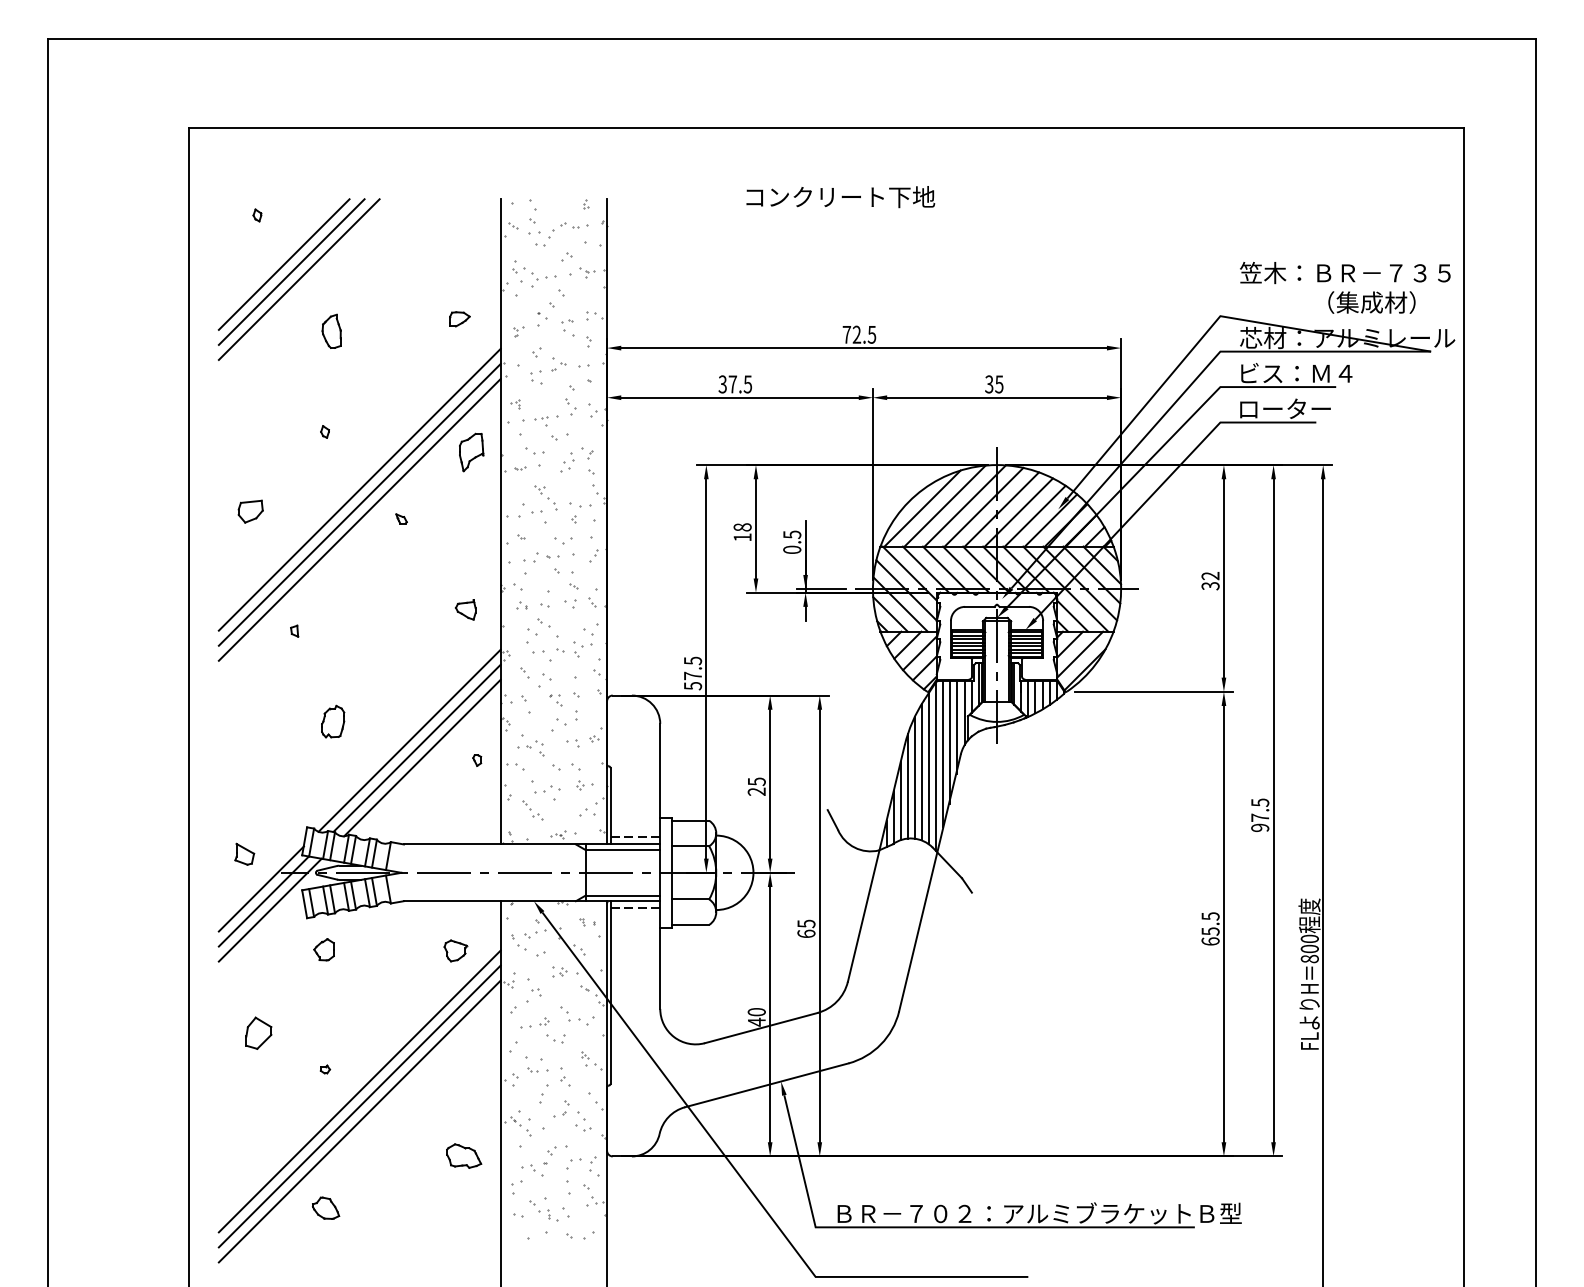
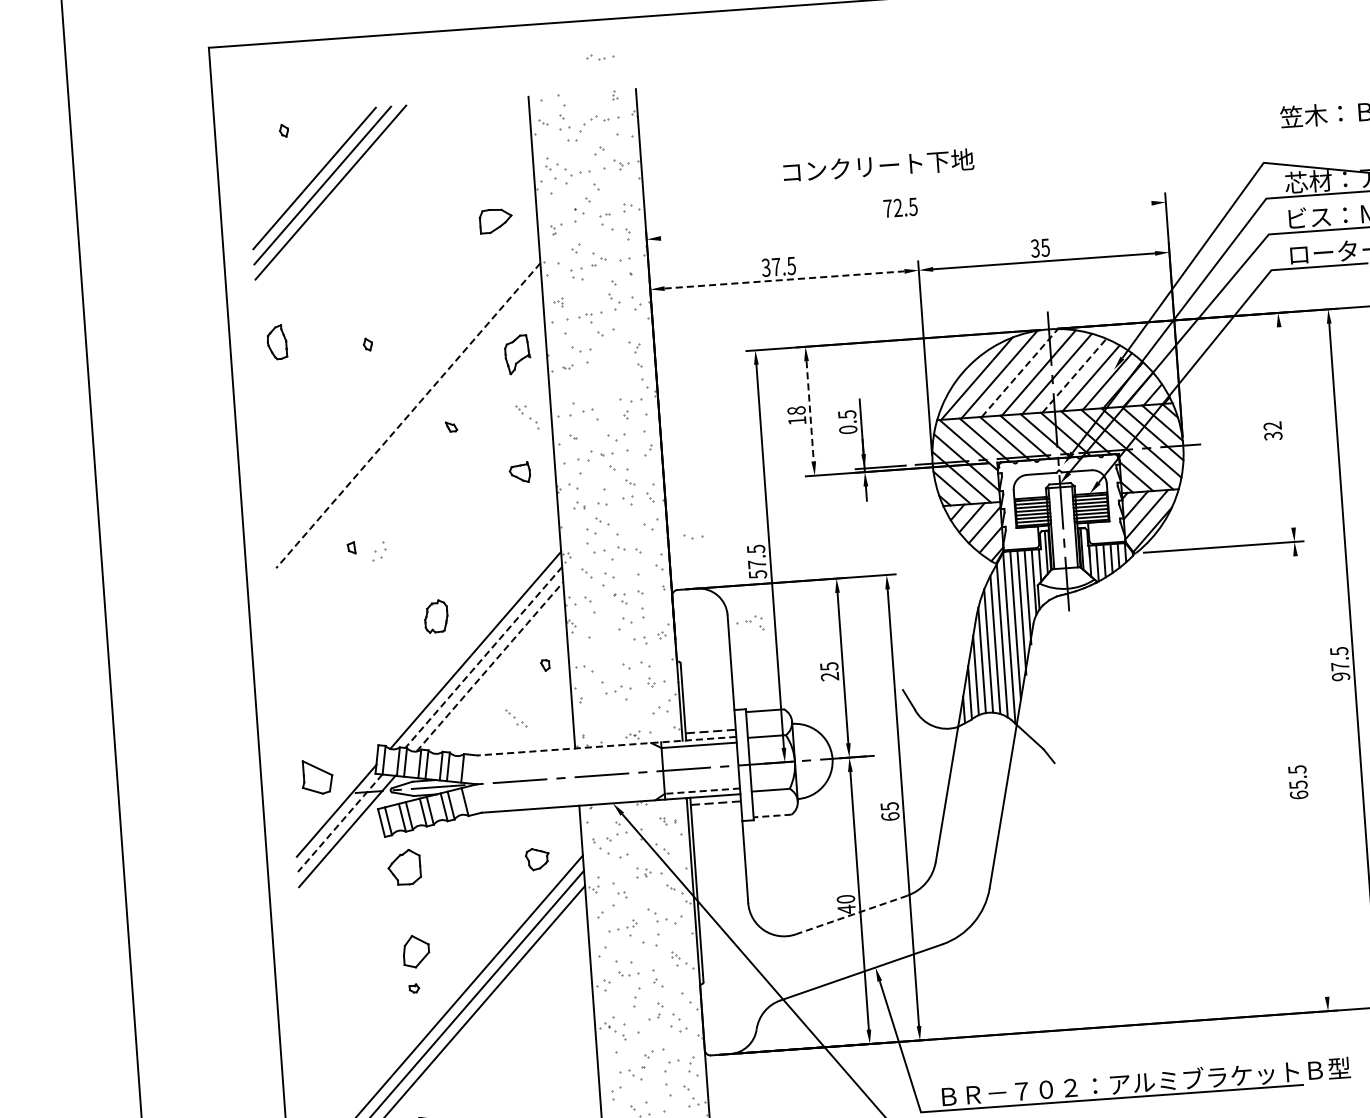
part: (574, 165) -> (600, 57), added
text: (840, 197) -> (878, 166), moved
part: (459, 319) -> (495, 221), size x1.6
part: (331, 330) -> (276, 341), moved
line: (863, 348) -> (905, 221), removed
line: (740, 397) -> (785, 279), solid -> dashed
part: (567, 462) -> (379, 551), moved
line: (359, 489) -> (406, 400), removed
part: (545, 497) -> (526, 416), moved
line: (359, 505) -> (408, 416), solid -> dashed
line: (965, 505) -> (1020, 372), solid -> dashed
part: (250, 511) -> (298, 430), removed
line: (1019, 512) -> (1075, 375), solid -> dashed
line: (359, 519) -> (409, 430), removed
line: (755, 528) -> (809, 410), solid -> dashed
line: (1223, 578) -> (1285, 427), removed
part: (465, 609) -> (519, 472), moved
part: (582, 644) -> (692, 537), moved
part: (333, 721) -> (436, 616), moved
line: (416, 748) -> (483, 657), solid -> dashed
part: (530, 748) -> (749, 623), moved
line: (422, 758) -> (489, 667), solid -> dashed
part: (532, 810) -> (515, 718), moved
line: (531, 844) -> (606, 746), solid -> dashed
part: (244, 853) -> (317, 776), size x1.6
line: (622, 895) -> (701, 791), solid -> dashed
line: (263, 901) -> (339, 823), solid -> dashed
line: (1223, 923) -> (1310, 775), removed
line: (690, 924) -> (772, 815), solid -> dashed
part: (323, 949) -> (403, 867), size x1.6
line: (760, 1028) -> (850, 915), solid -> dashed
part: (258, 1032) -> (415, 950), moved
part: (555, 1038) -> (644, 940), size x1.6
part: (464, 1155) -> (561, 1065), removed

